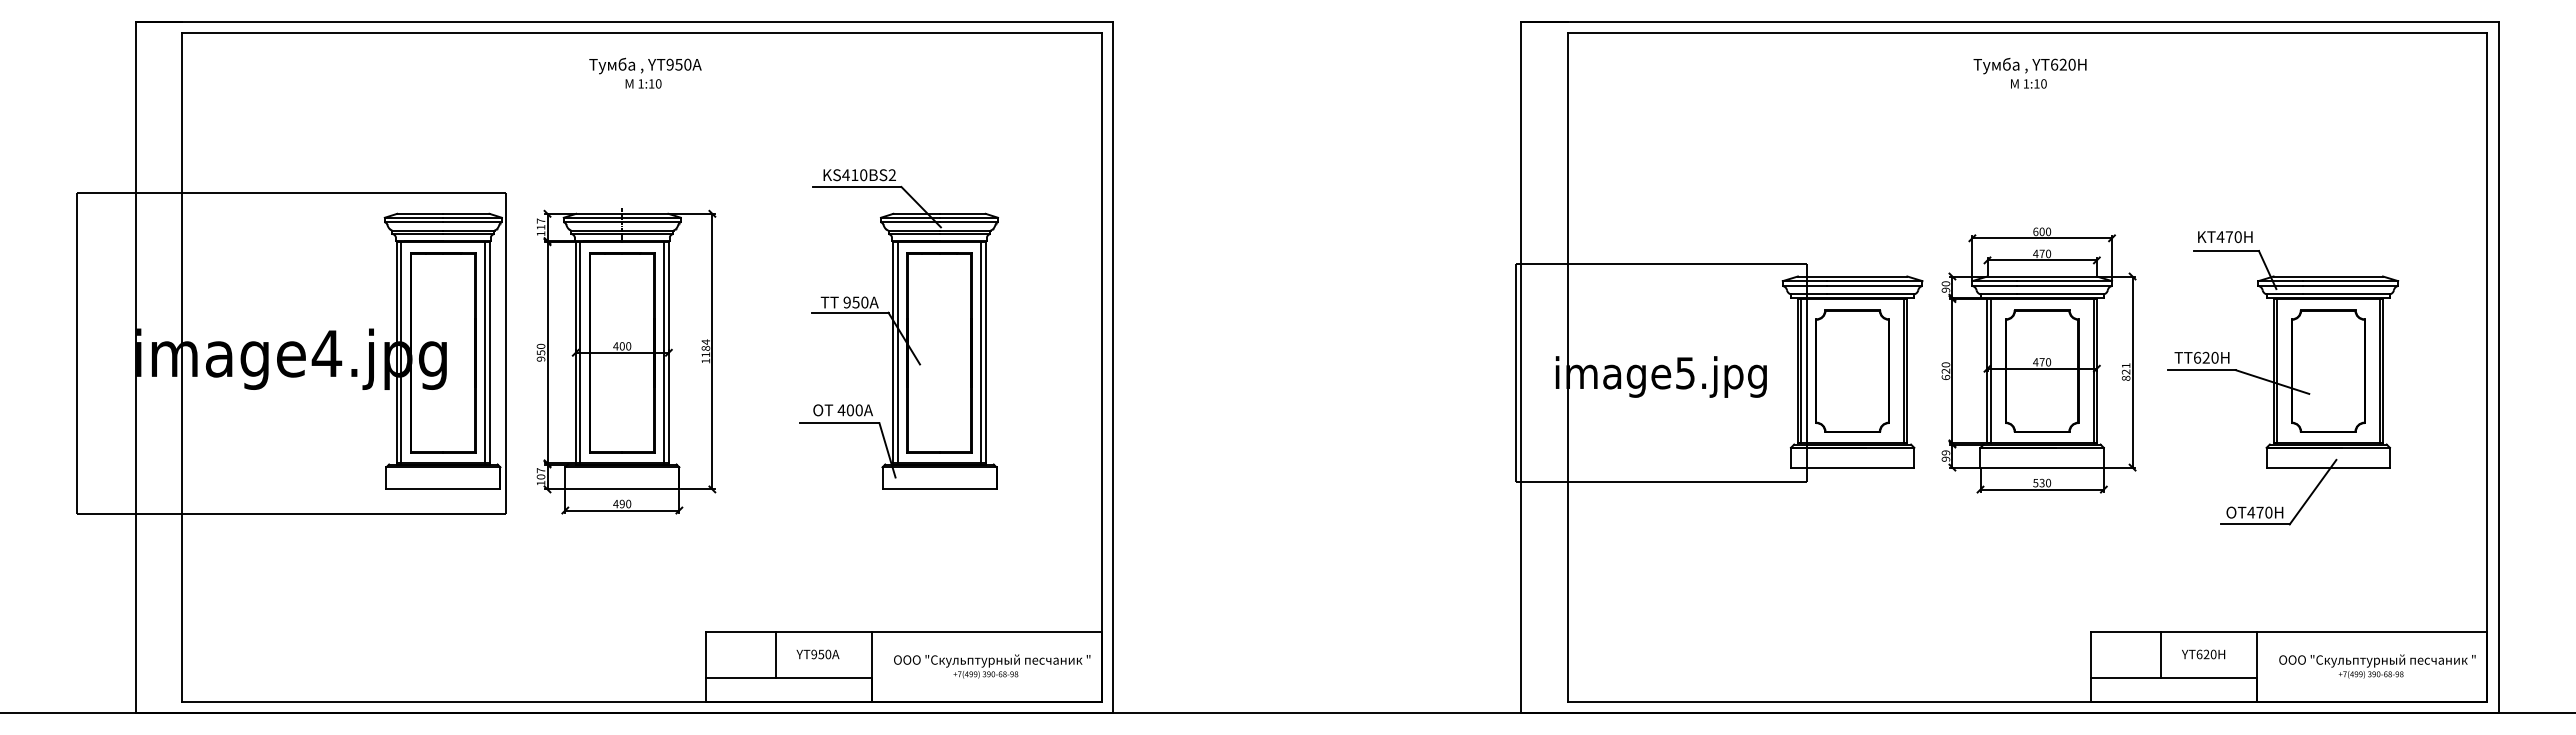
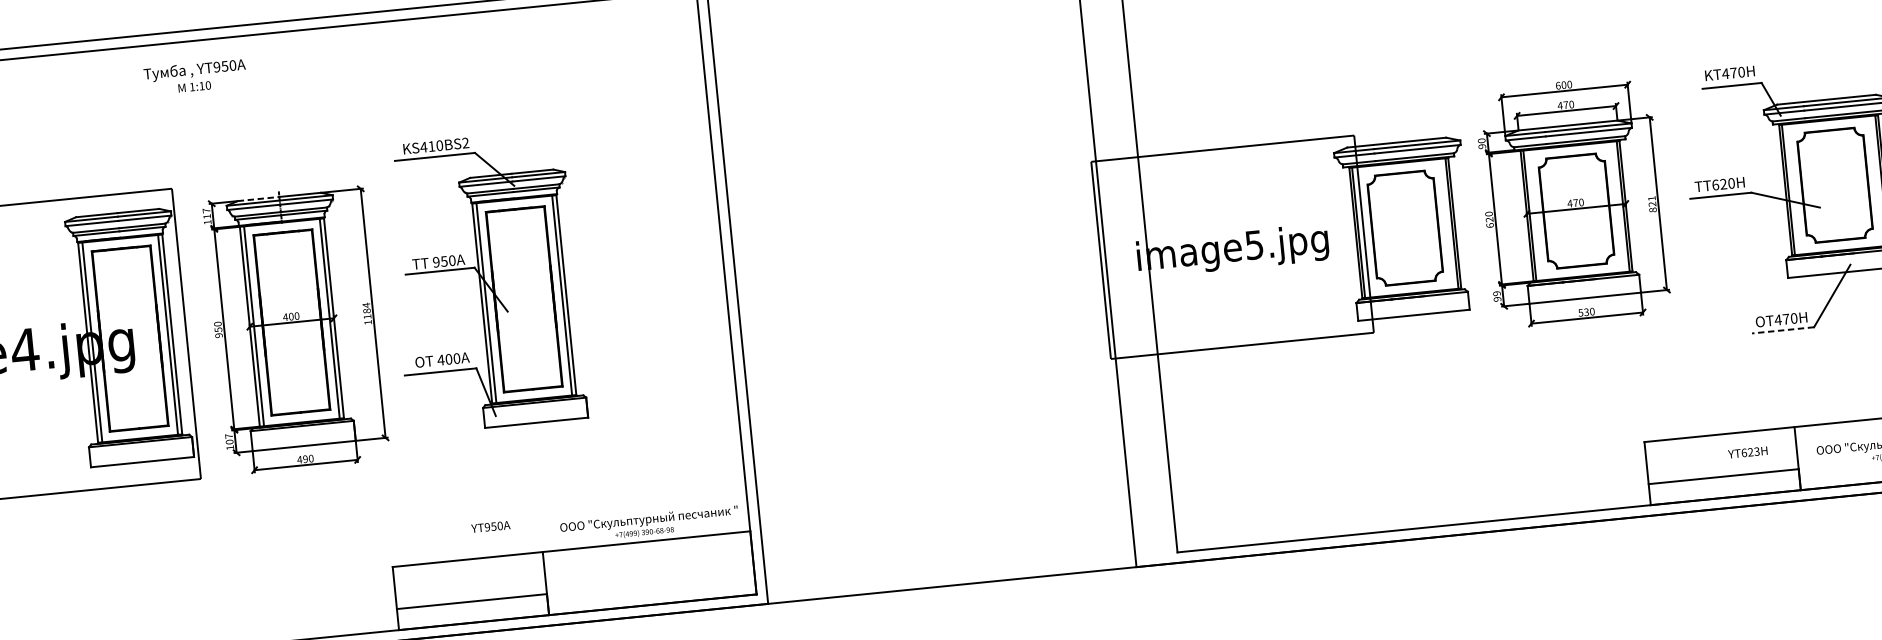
text: (645, 72) -> (195, 76), moved
line: (599, 213) -> (258, 198), solid -> dashed
part: (898, 329) -> (485, 281), moved
line: (2254, 524) -> (1782, 330), solid -> dashed
line: (775, 654) -> (457, 581), removed
text: (817, 654) -> (490, 526), moved
line: (2161, 654) -> (1709, 456), removed
text: (2213, 654) -> (1756, 451), YT620H -> YT623H
text: (992, 666) -> (649, 524), moved

